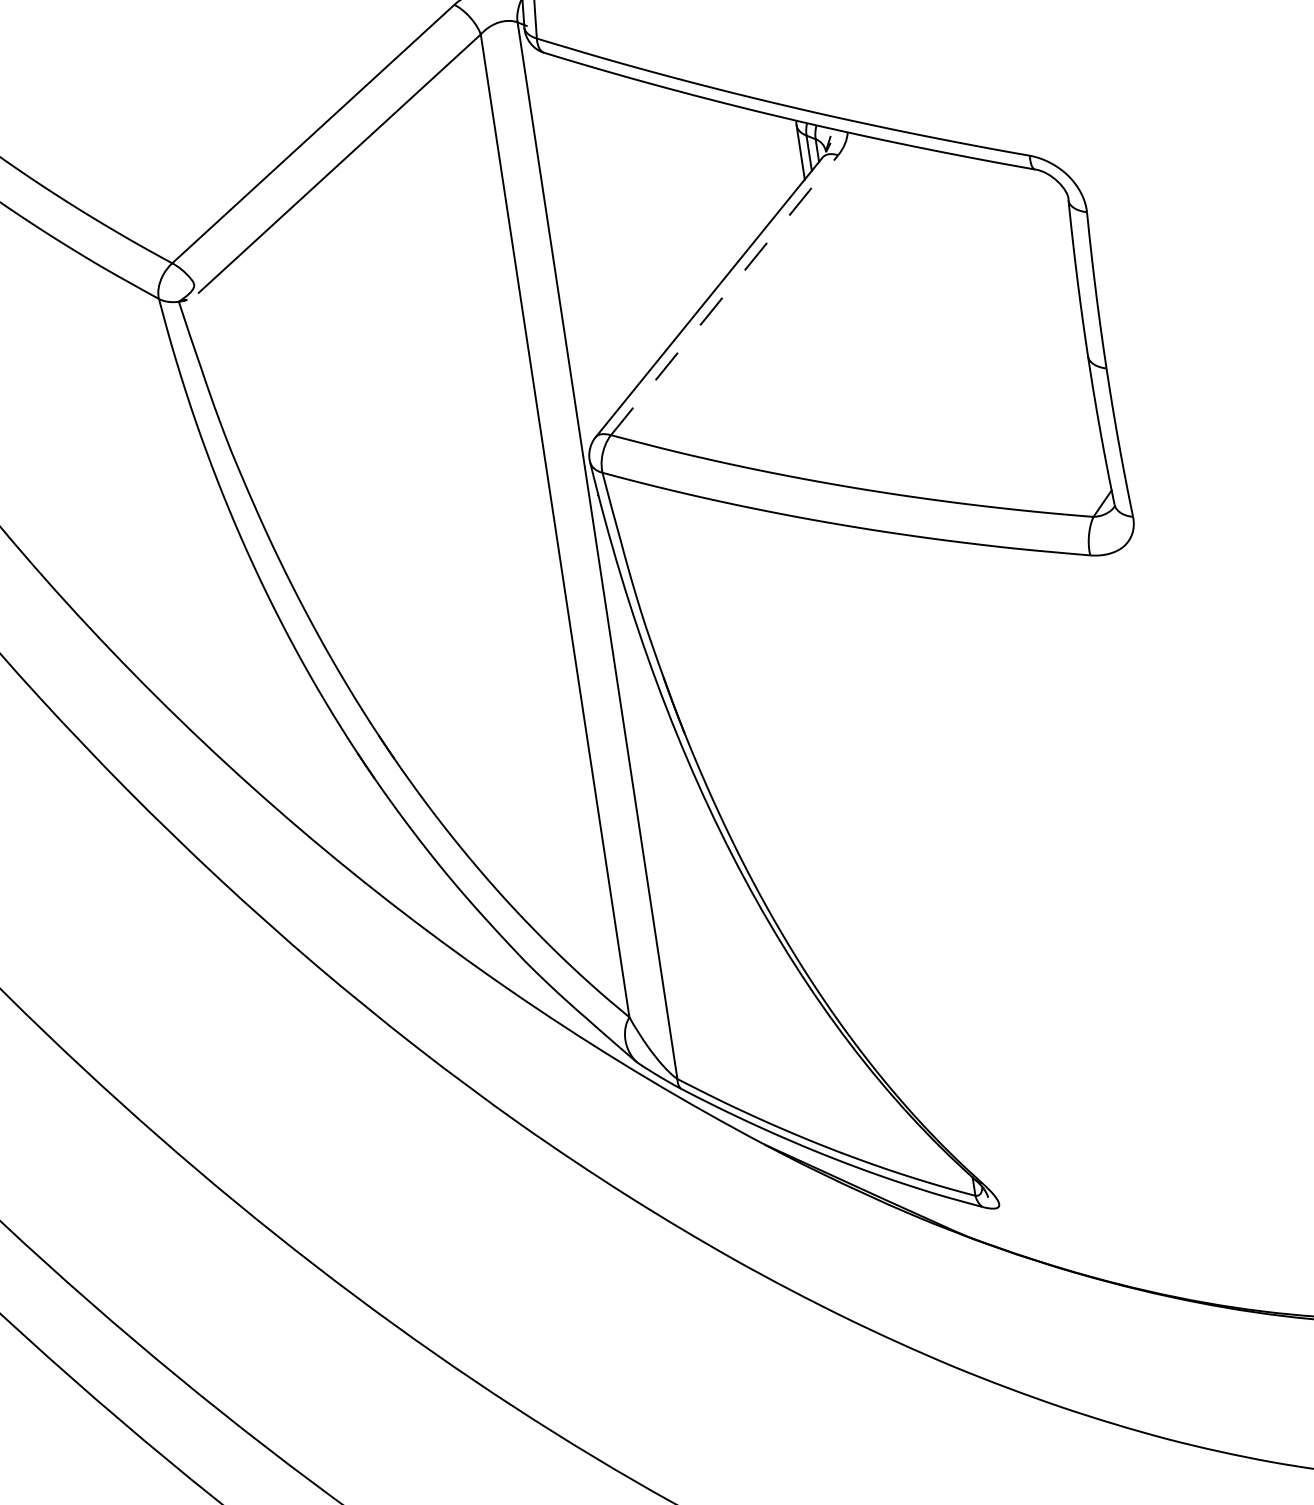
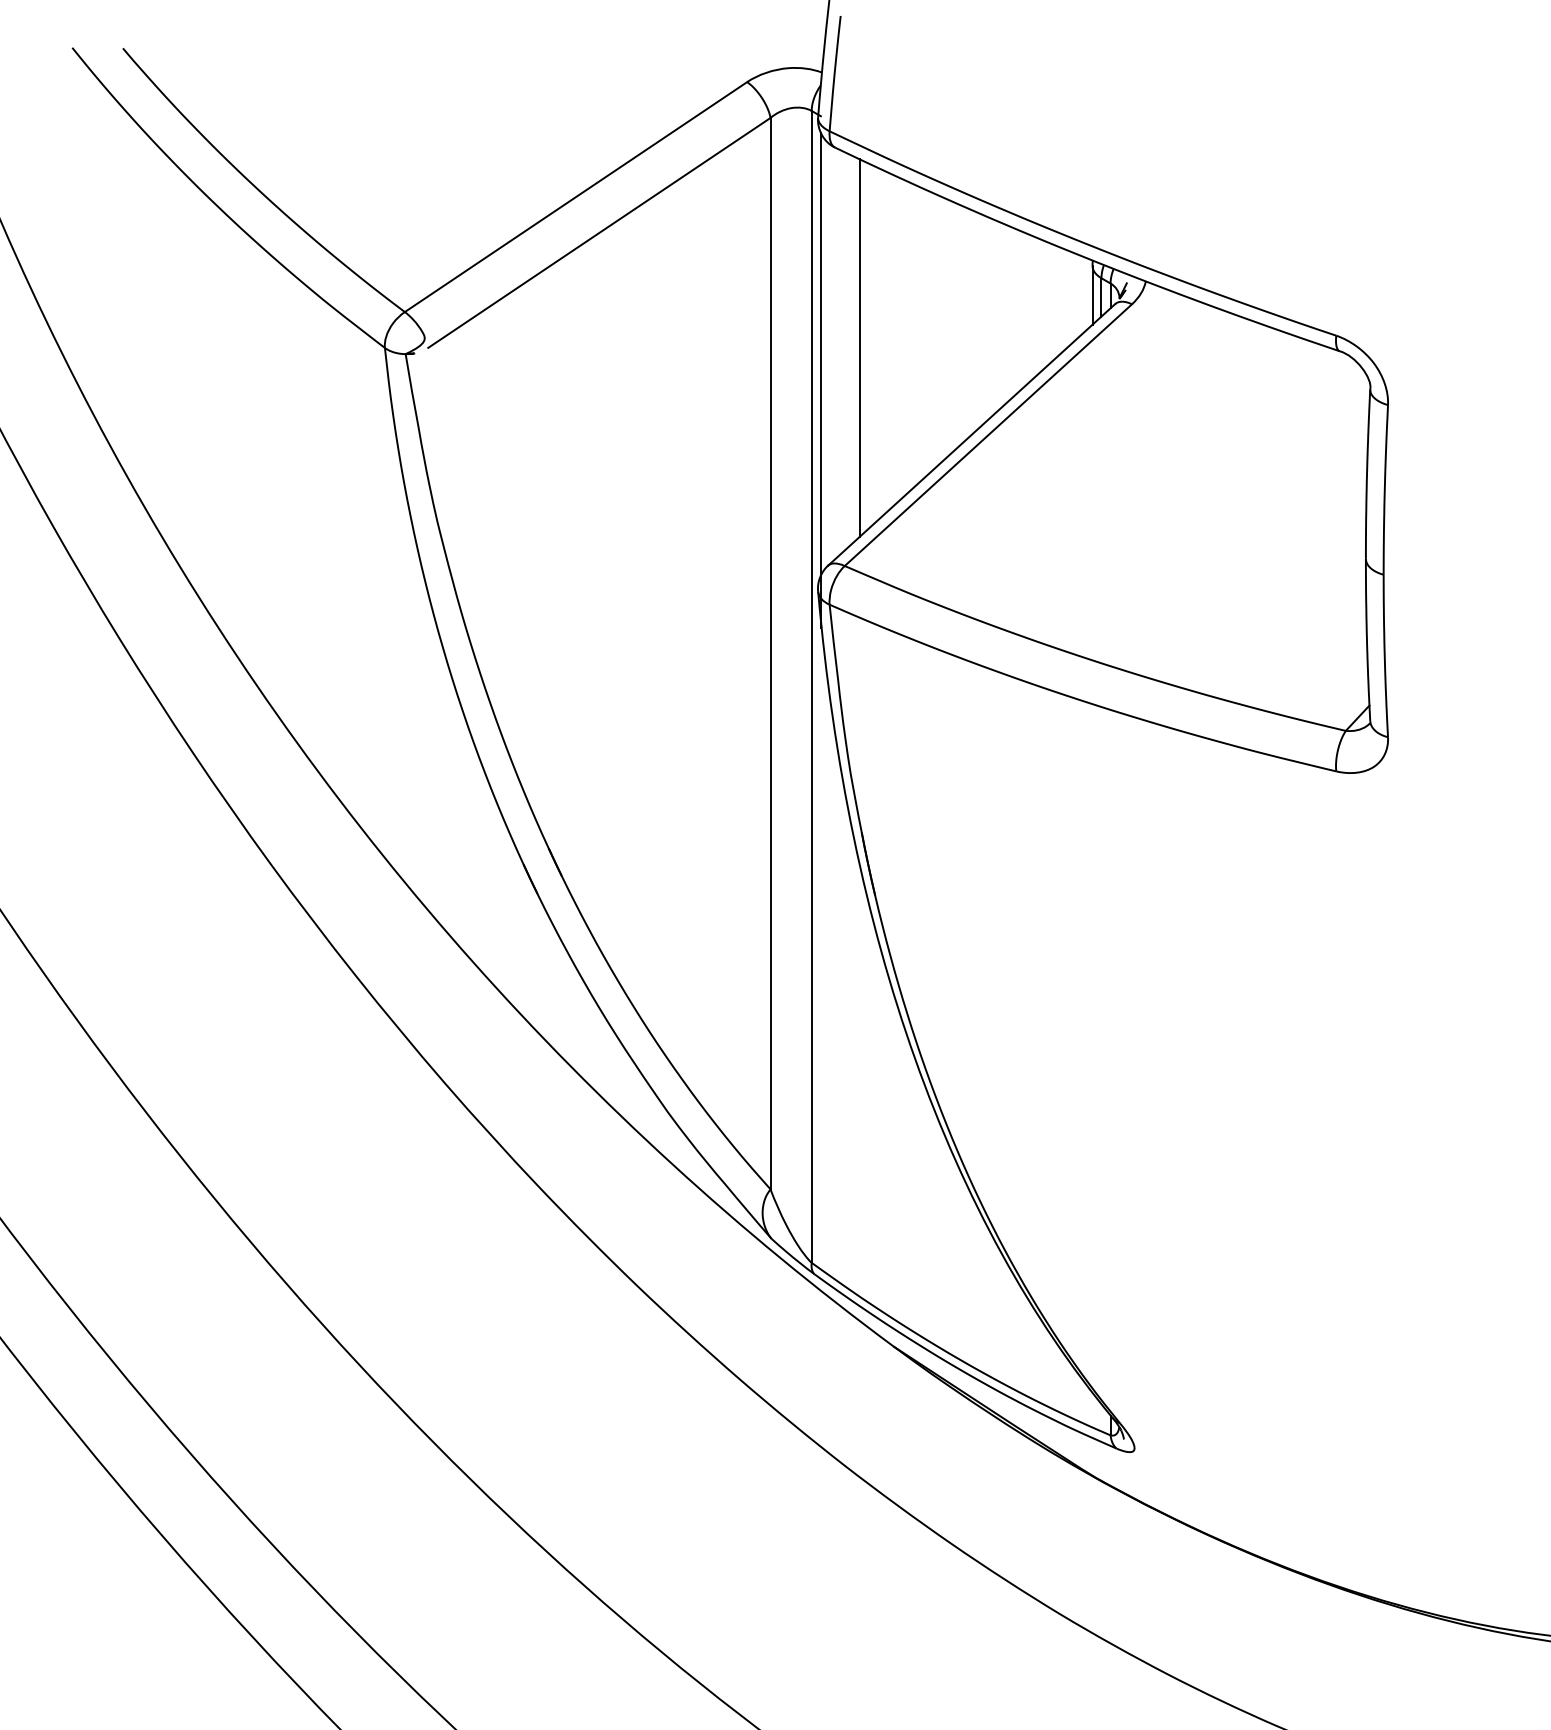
line: (594, 232) -> (859, 347), added
line: (563, 268) -> (820, 380), added
line: (724, 294) -> (988, 434), dashed -> solid

